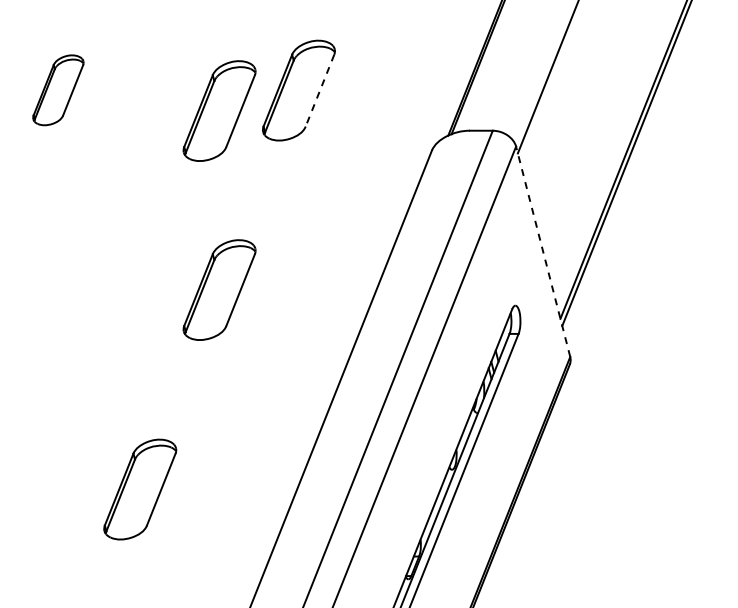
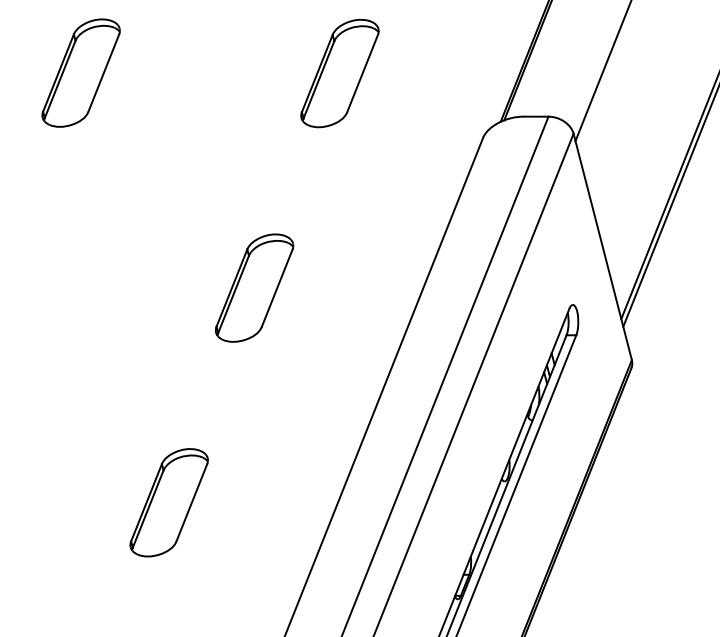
part: (58, 90) -> (81, 73), size x1.43
line: (320, 90) -> (363, 73), dashed -> solid
part: (219, 110) -> (254, 94), removed
line: (543, 251) -> (603, 246), dashed -> solid

